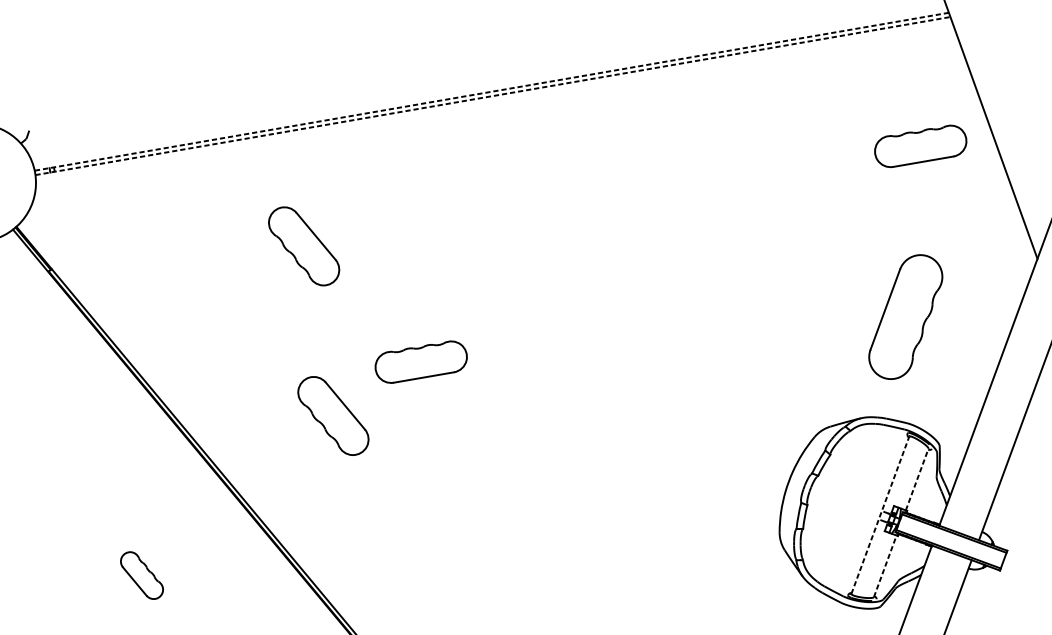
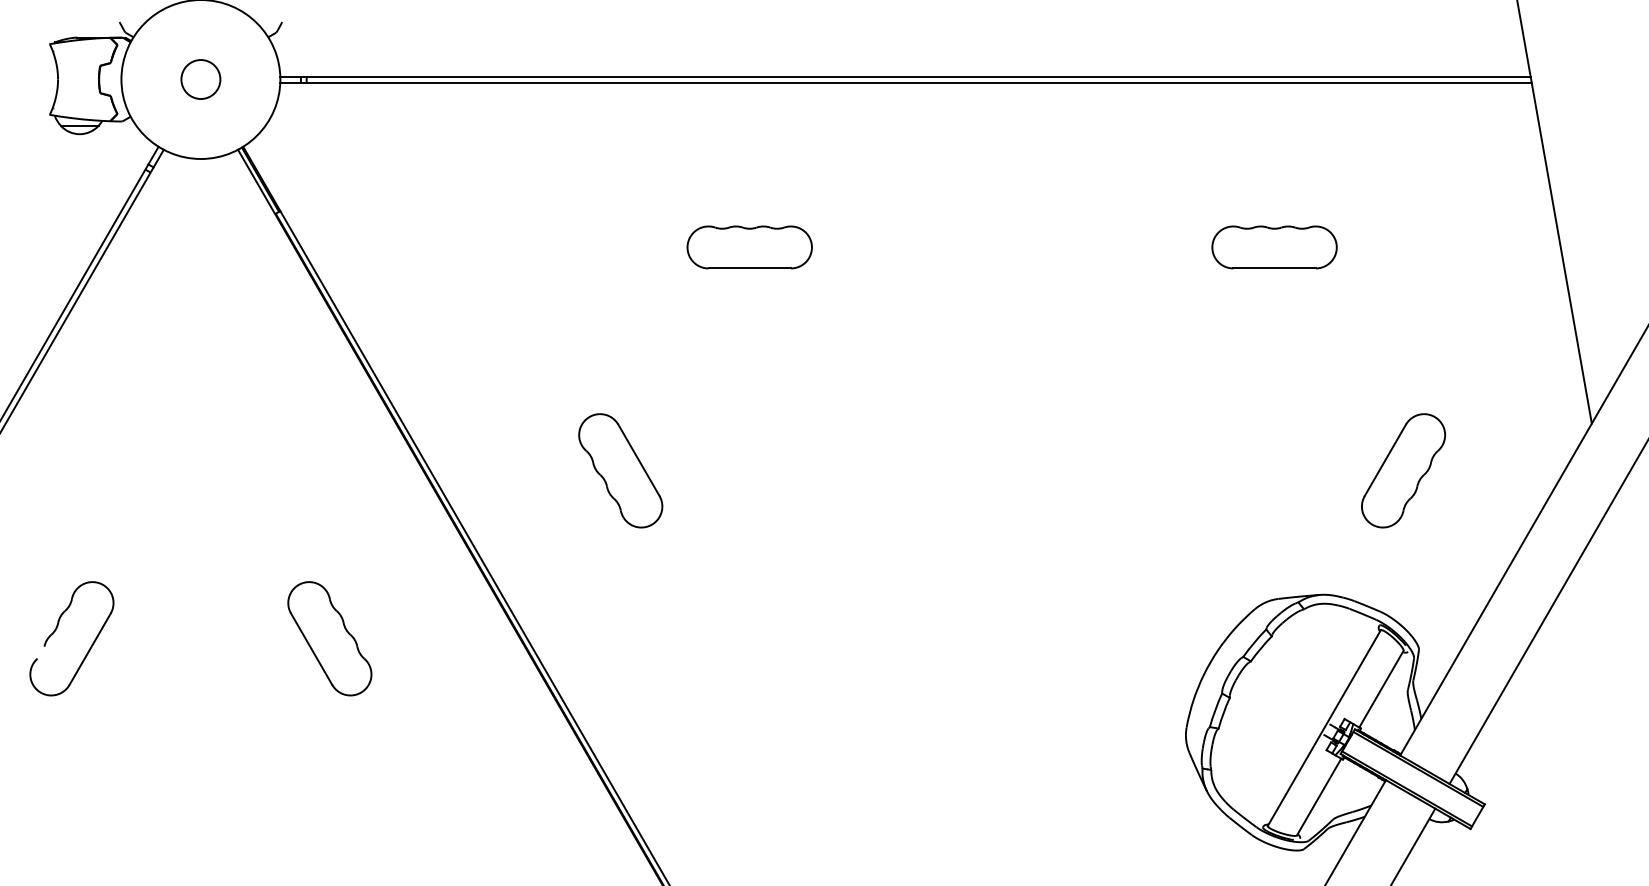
line: (491, 91) -> (904, 76), dashed -> solid
line: (493, 95) -> (906, 82), dashed -> solid
part: (920, 146) -> (1274, 247), moved
part: (303, 246) -> (620, 238), removed
part: (905, 316) -> (1403, 470), size x0.71
part: (421, 362) -> (749, 247), moved
line: (917, 479) -> (1381, 688), dashed -> solid
line: (880, 515) -> (1324, 728), dashed -> solid
line: (885, 565) -> (1319, 796), dashed -> solid
part: (141, 575) -> (329, 638), size x1.67

